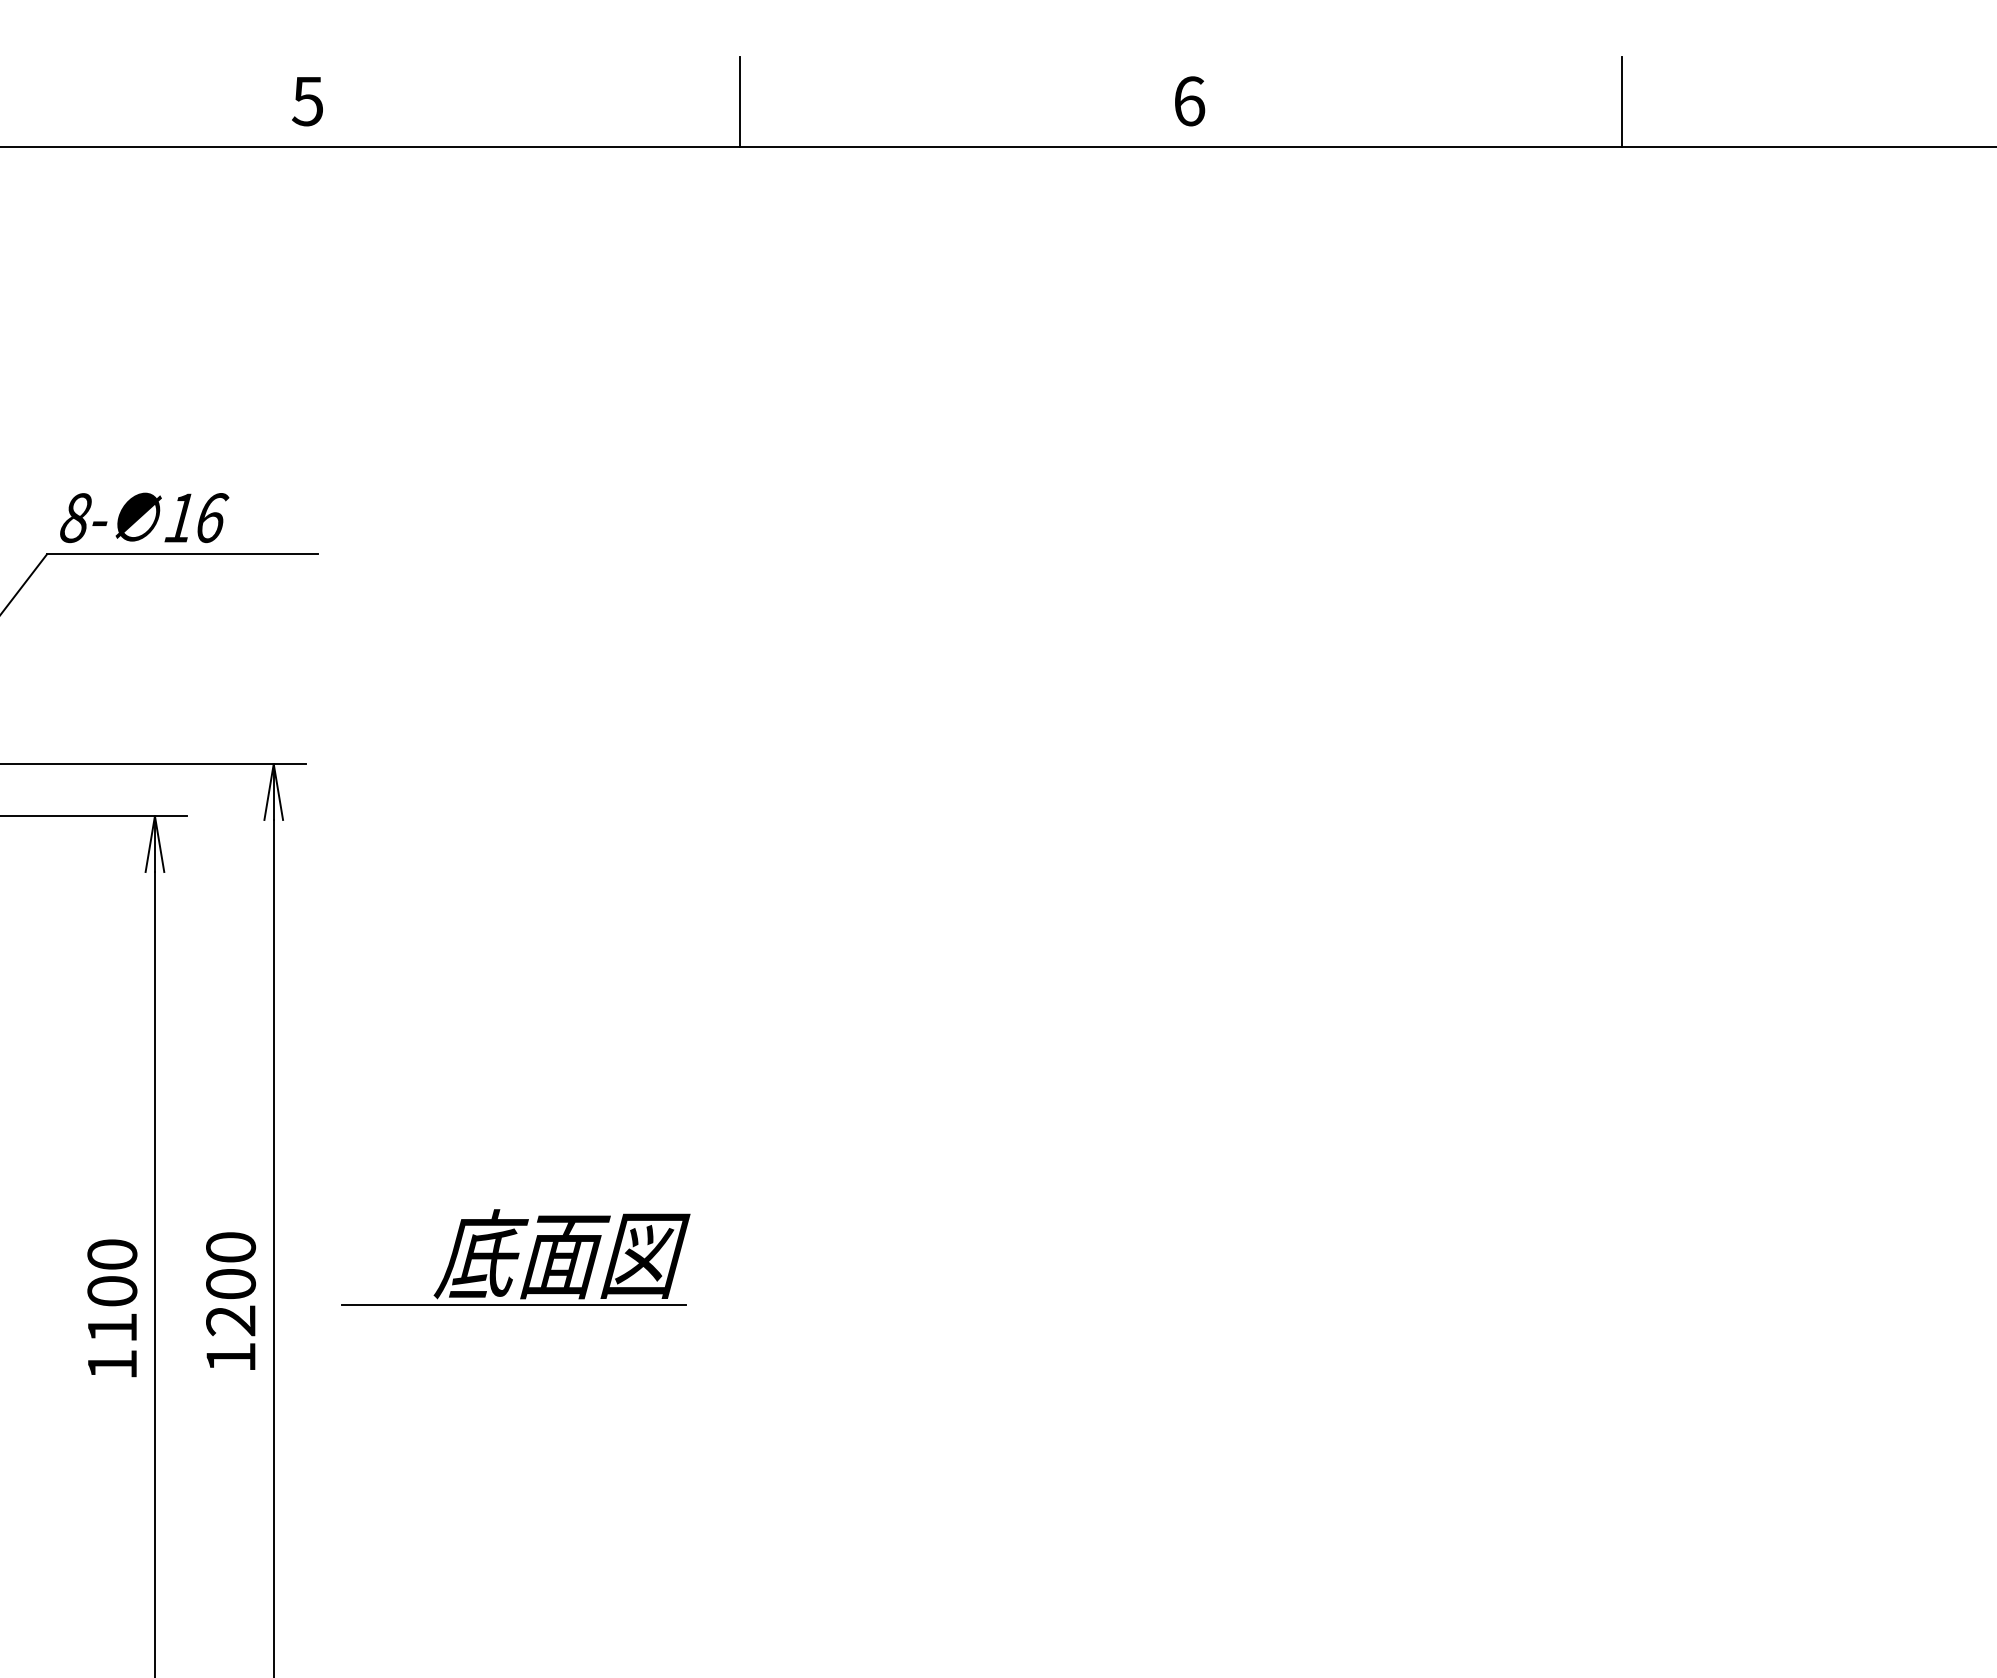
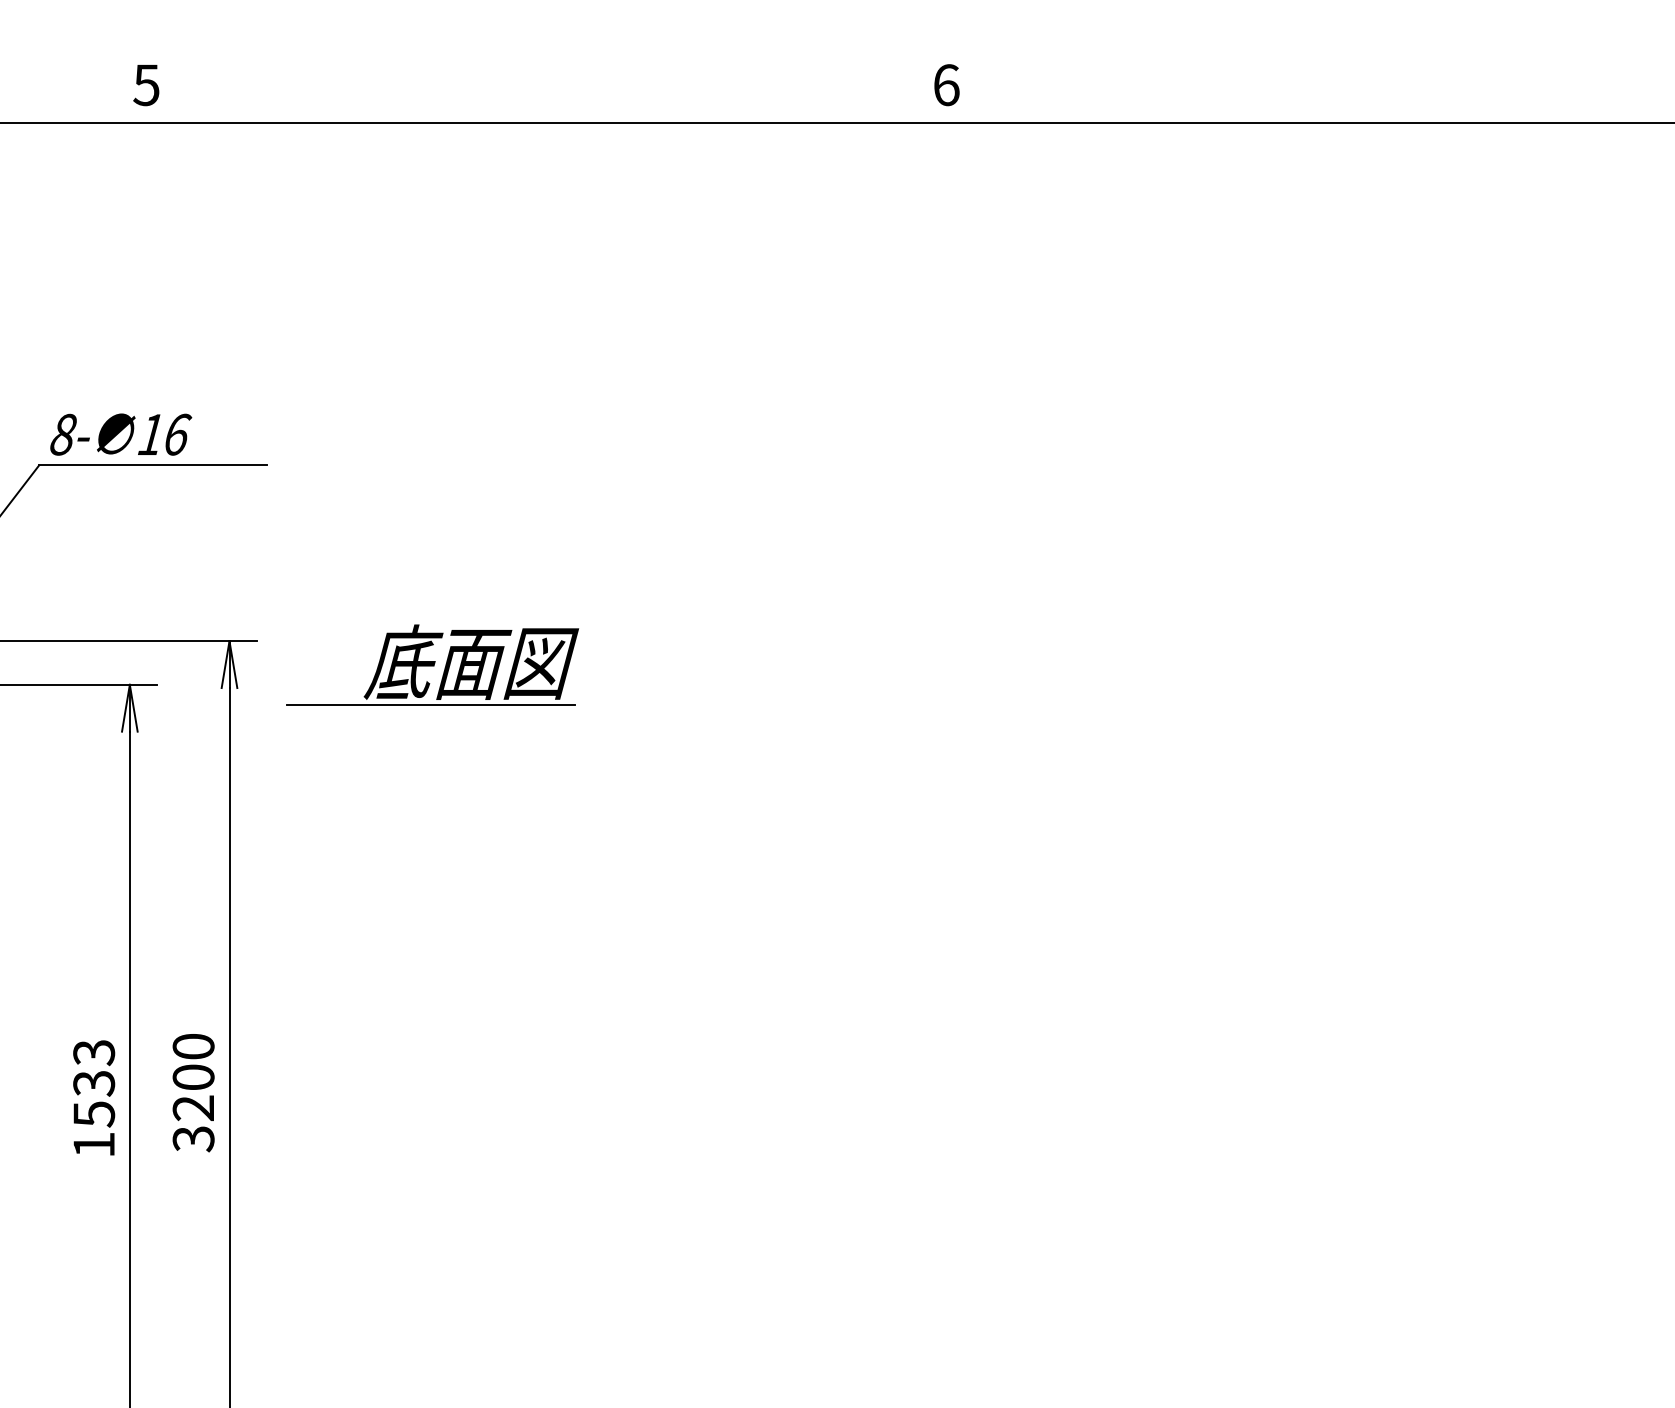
text: (307, 101) -> (146, 85), moved
line: (740, 101) -> (621, 85), removed
text: (1190, 101) -> (947, 85), moved
line: (1621, 101) -> (1360, 85), removed
part: (515, 1257) -> (432, 664), moved
text: (112, 1291) -> (94, 1083), 1100 -> 1533
text: (231, 1357) -> (194, 1138), 1200 -> 3200

